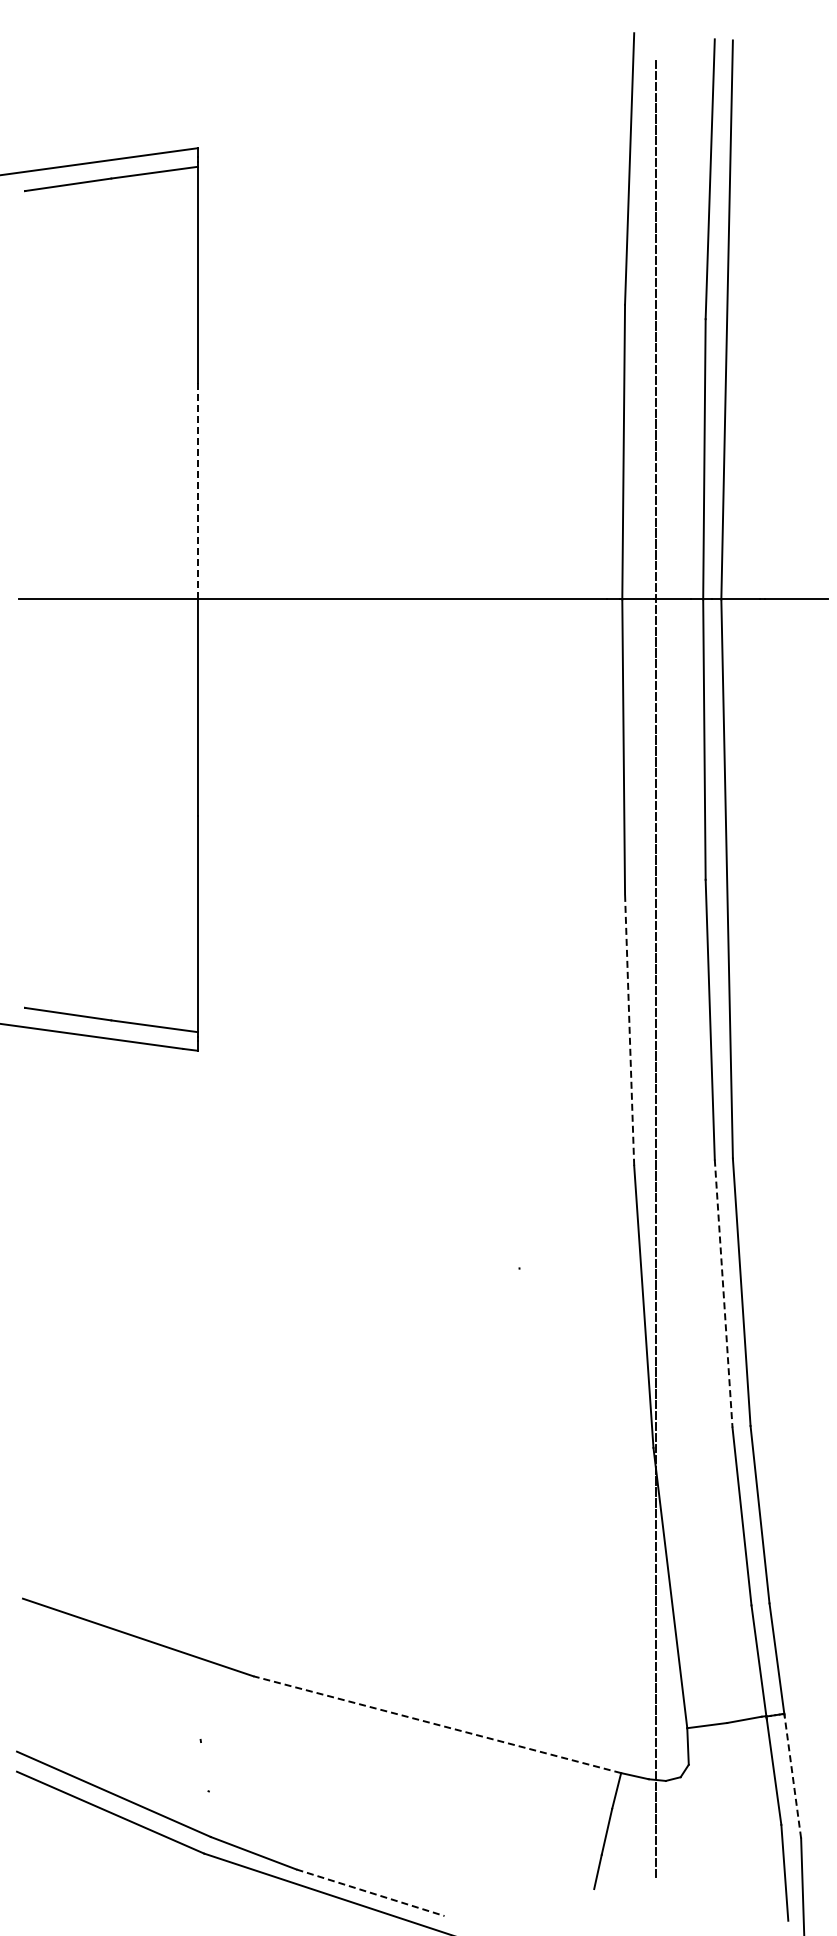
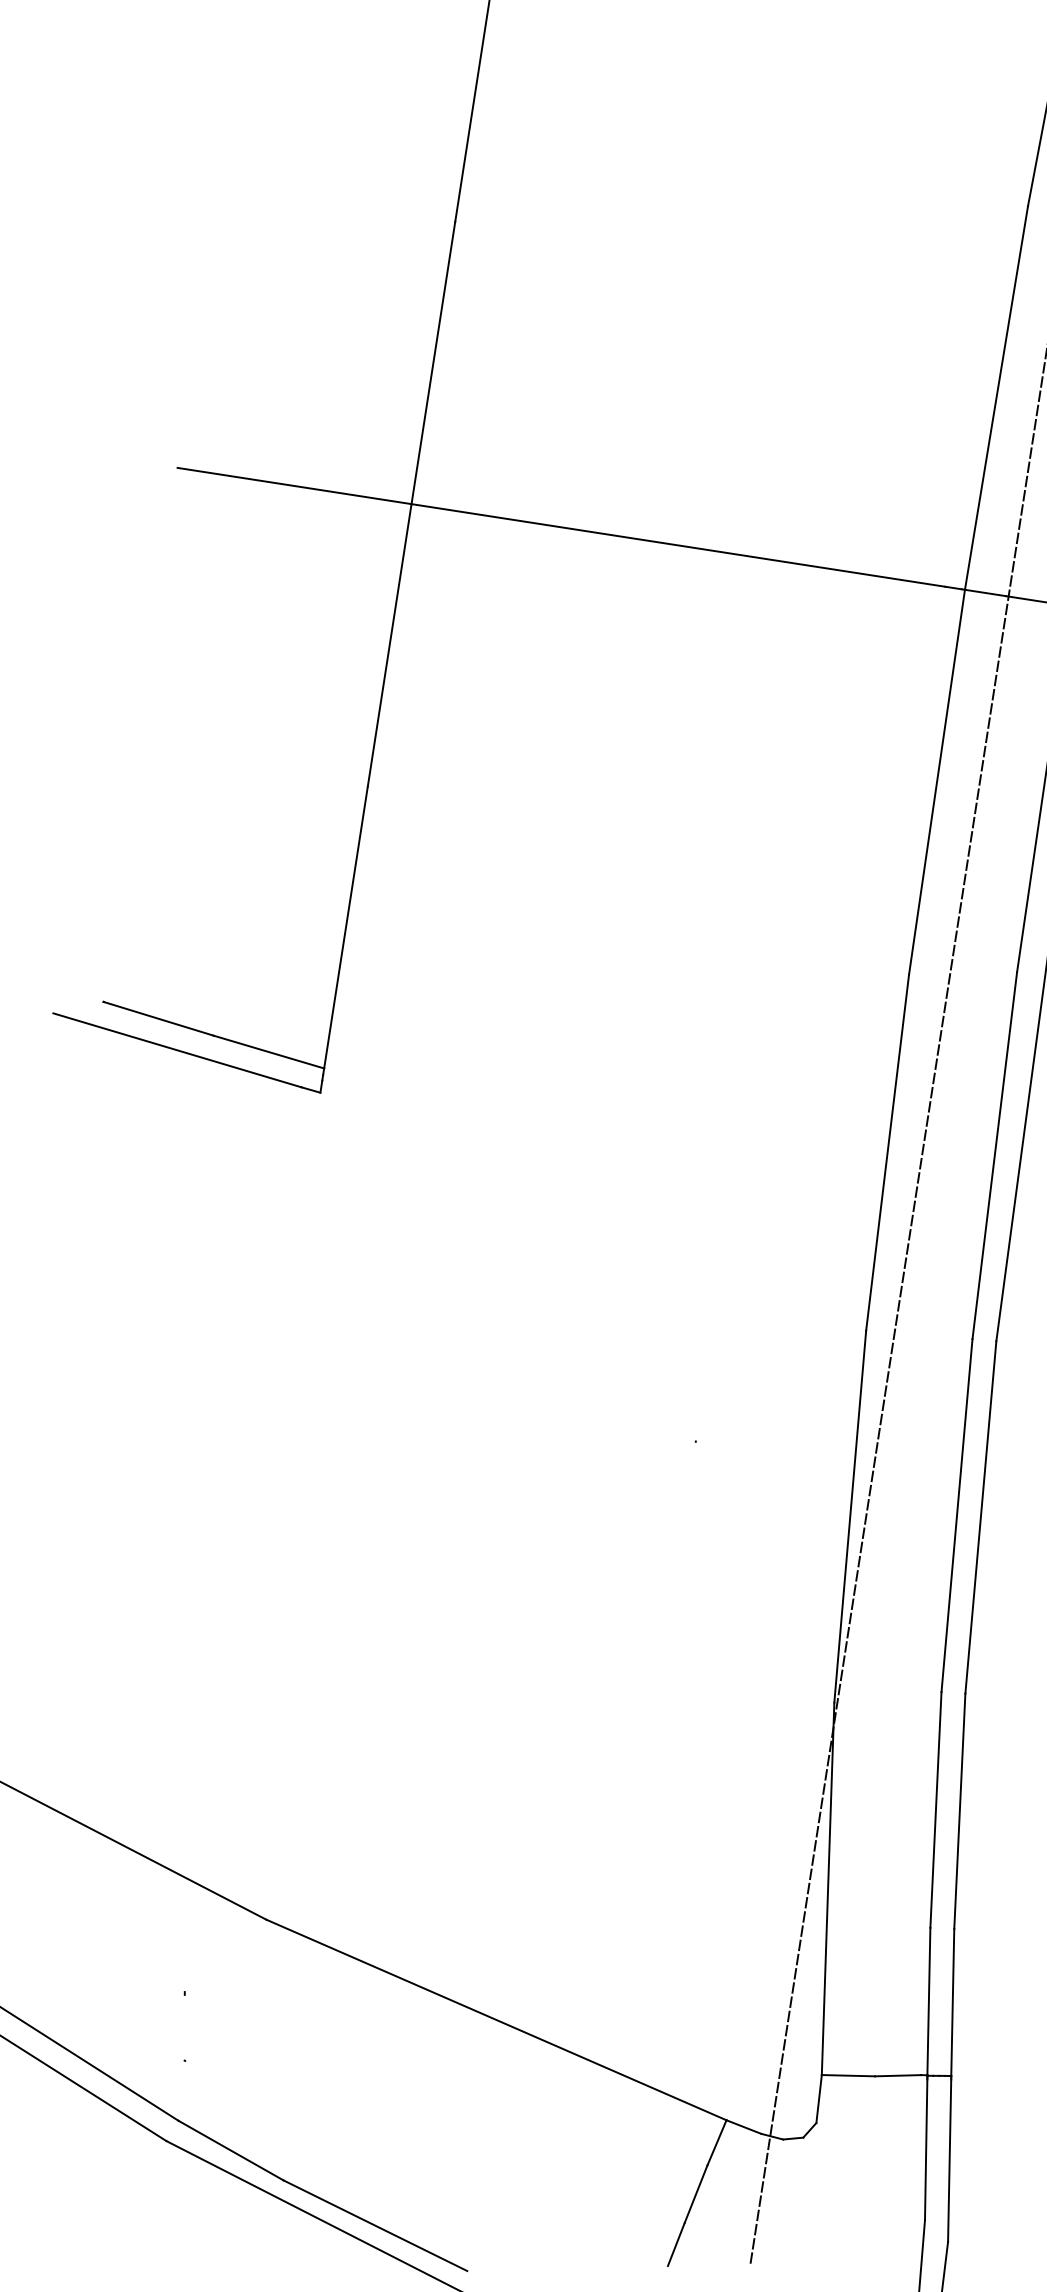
line: (197, 490) -> (432, 361), dashed -> solid
line: (629, 1029) -> (887, 1152), dashed -> solid
line: (723, 1294) -> (956, 1516), dashed -> solid
line: (436, 1724) -> (495, 2019), dashed -> solid
line: (792, 1777) -> (949, 2160), dashed -> solid
line: (370, 1892) -> (375, 2225), dashed -> solid

